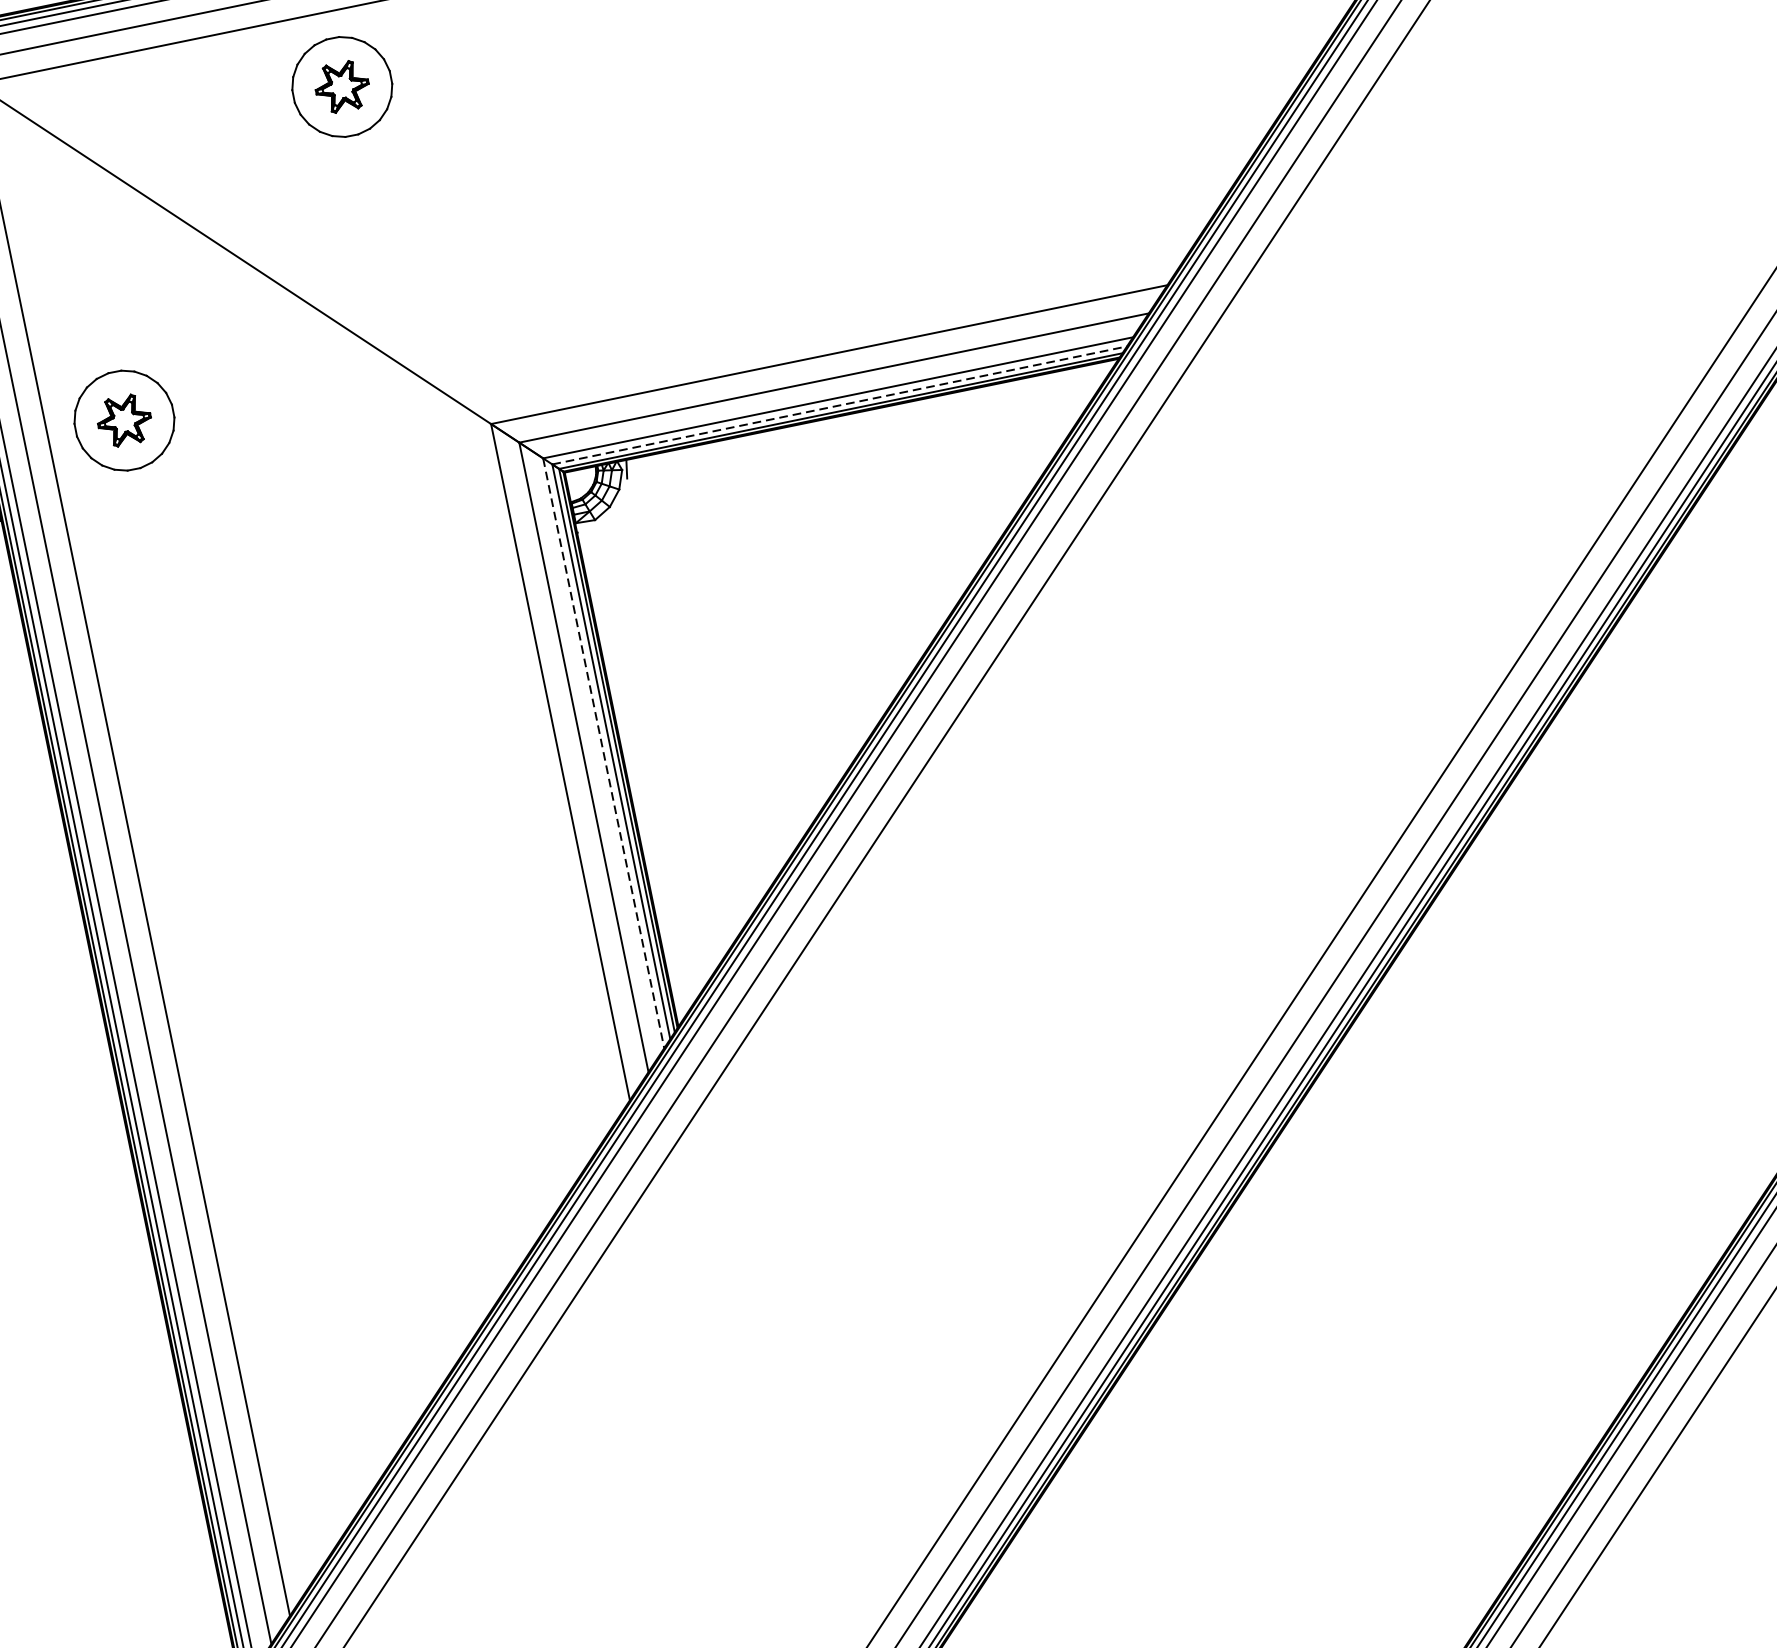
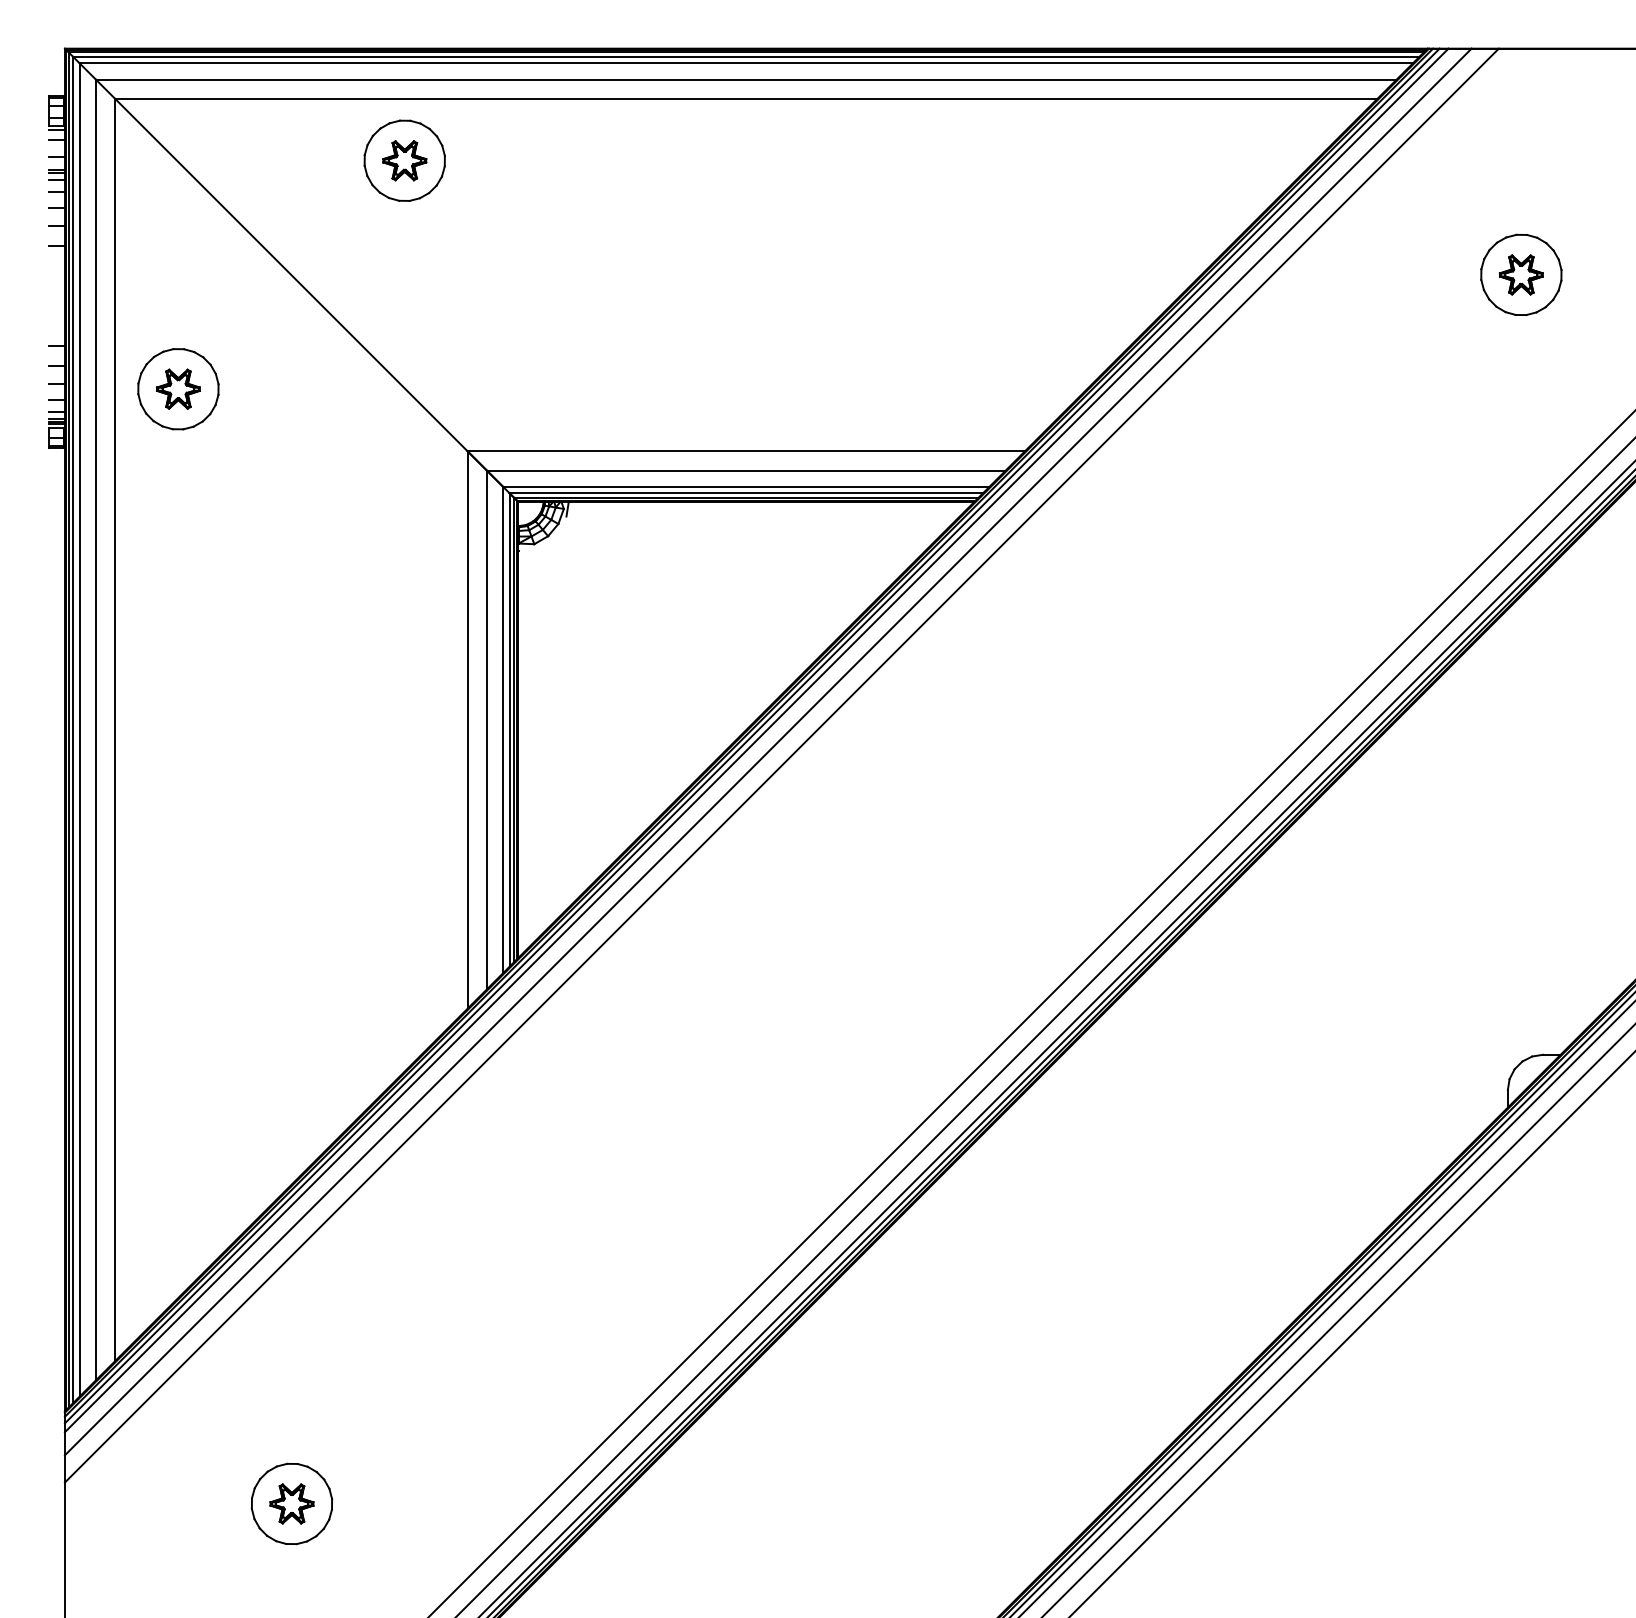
line: (839, 405) -> (746, 493), dashed -> solid
line: (604, 753) -> (503, 730), dashed -> solid

